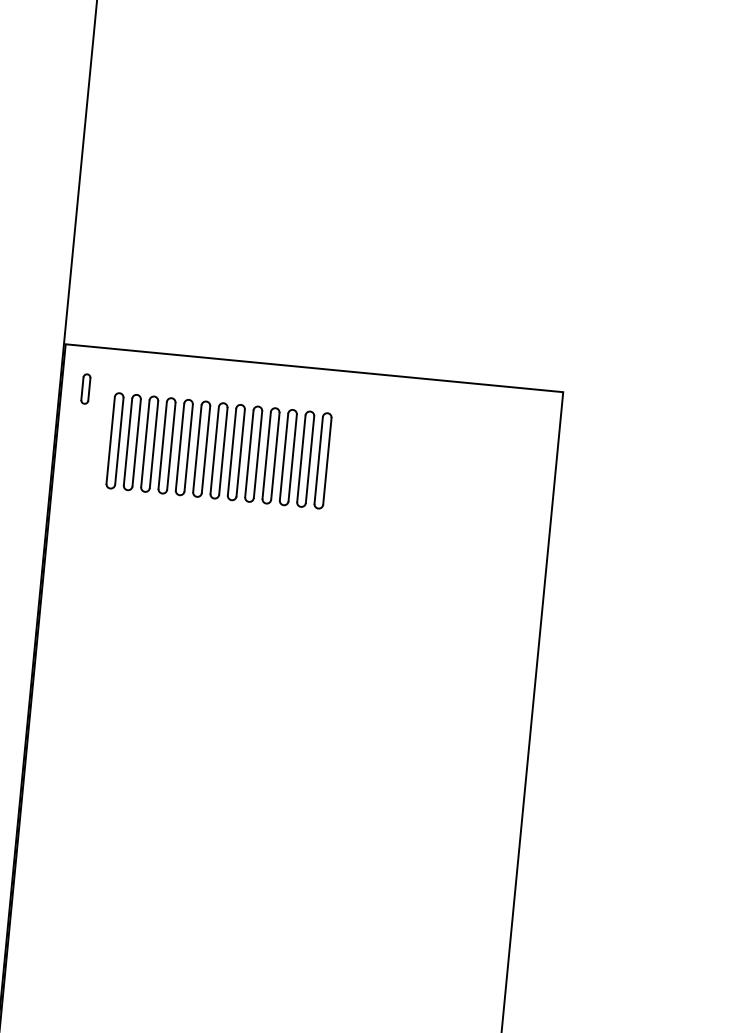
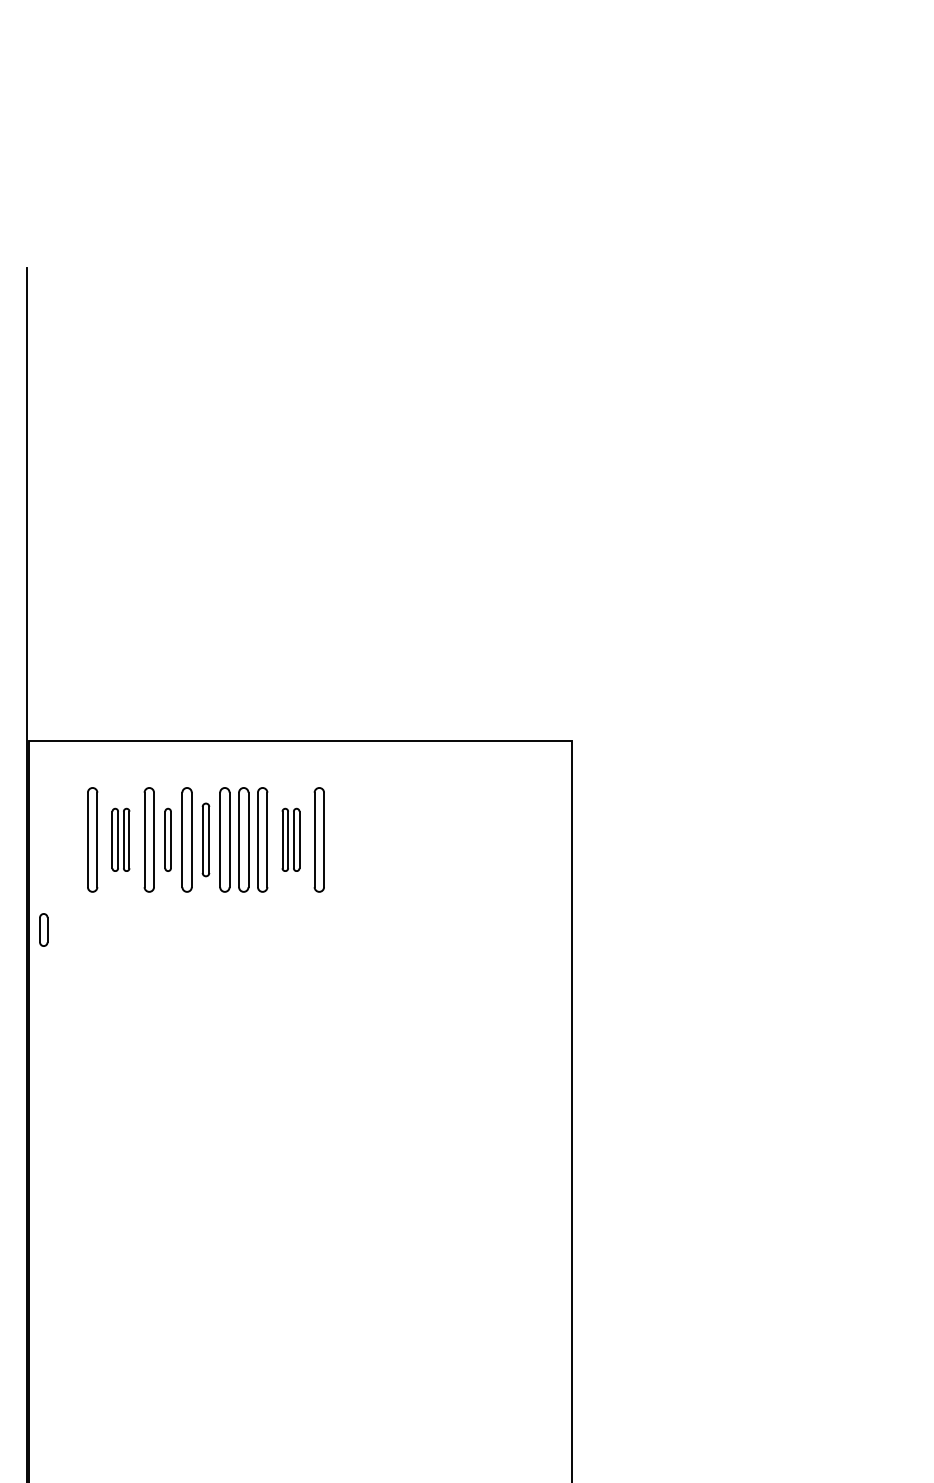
part: (85, 388) -> (43, 929), moved
part: (140, 442) -> (120, 839), size x0.6
part: (183, 447) -> (167, 839), size x0.6
part: (218, 450) -> (205, 839), size x0.7
part: (296, 457) -> (290, 839), size x0.6

